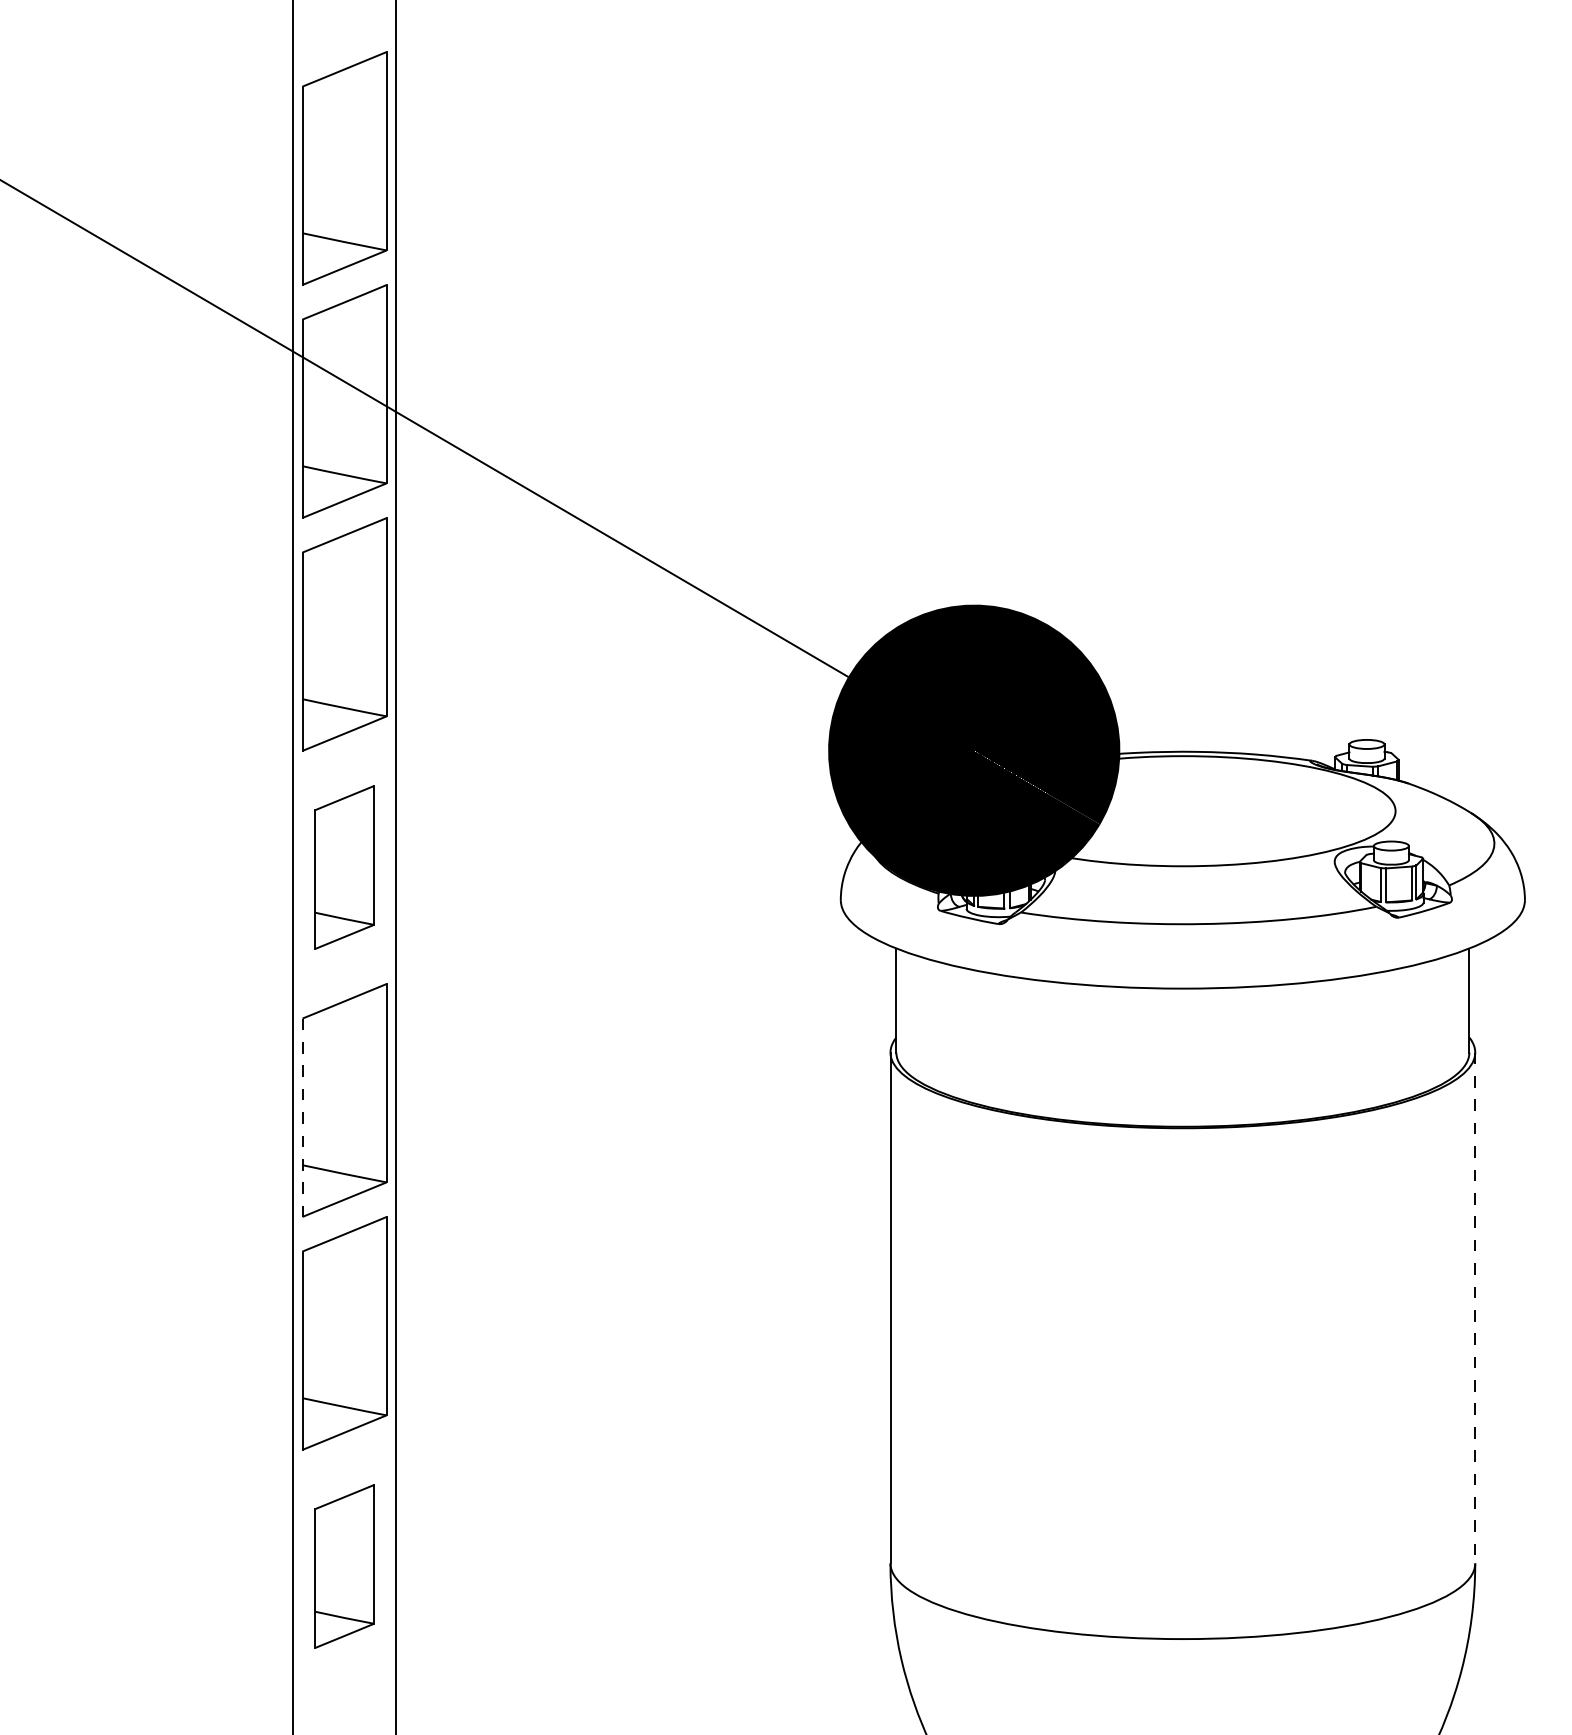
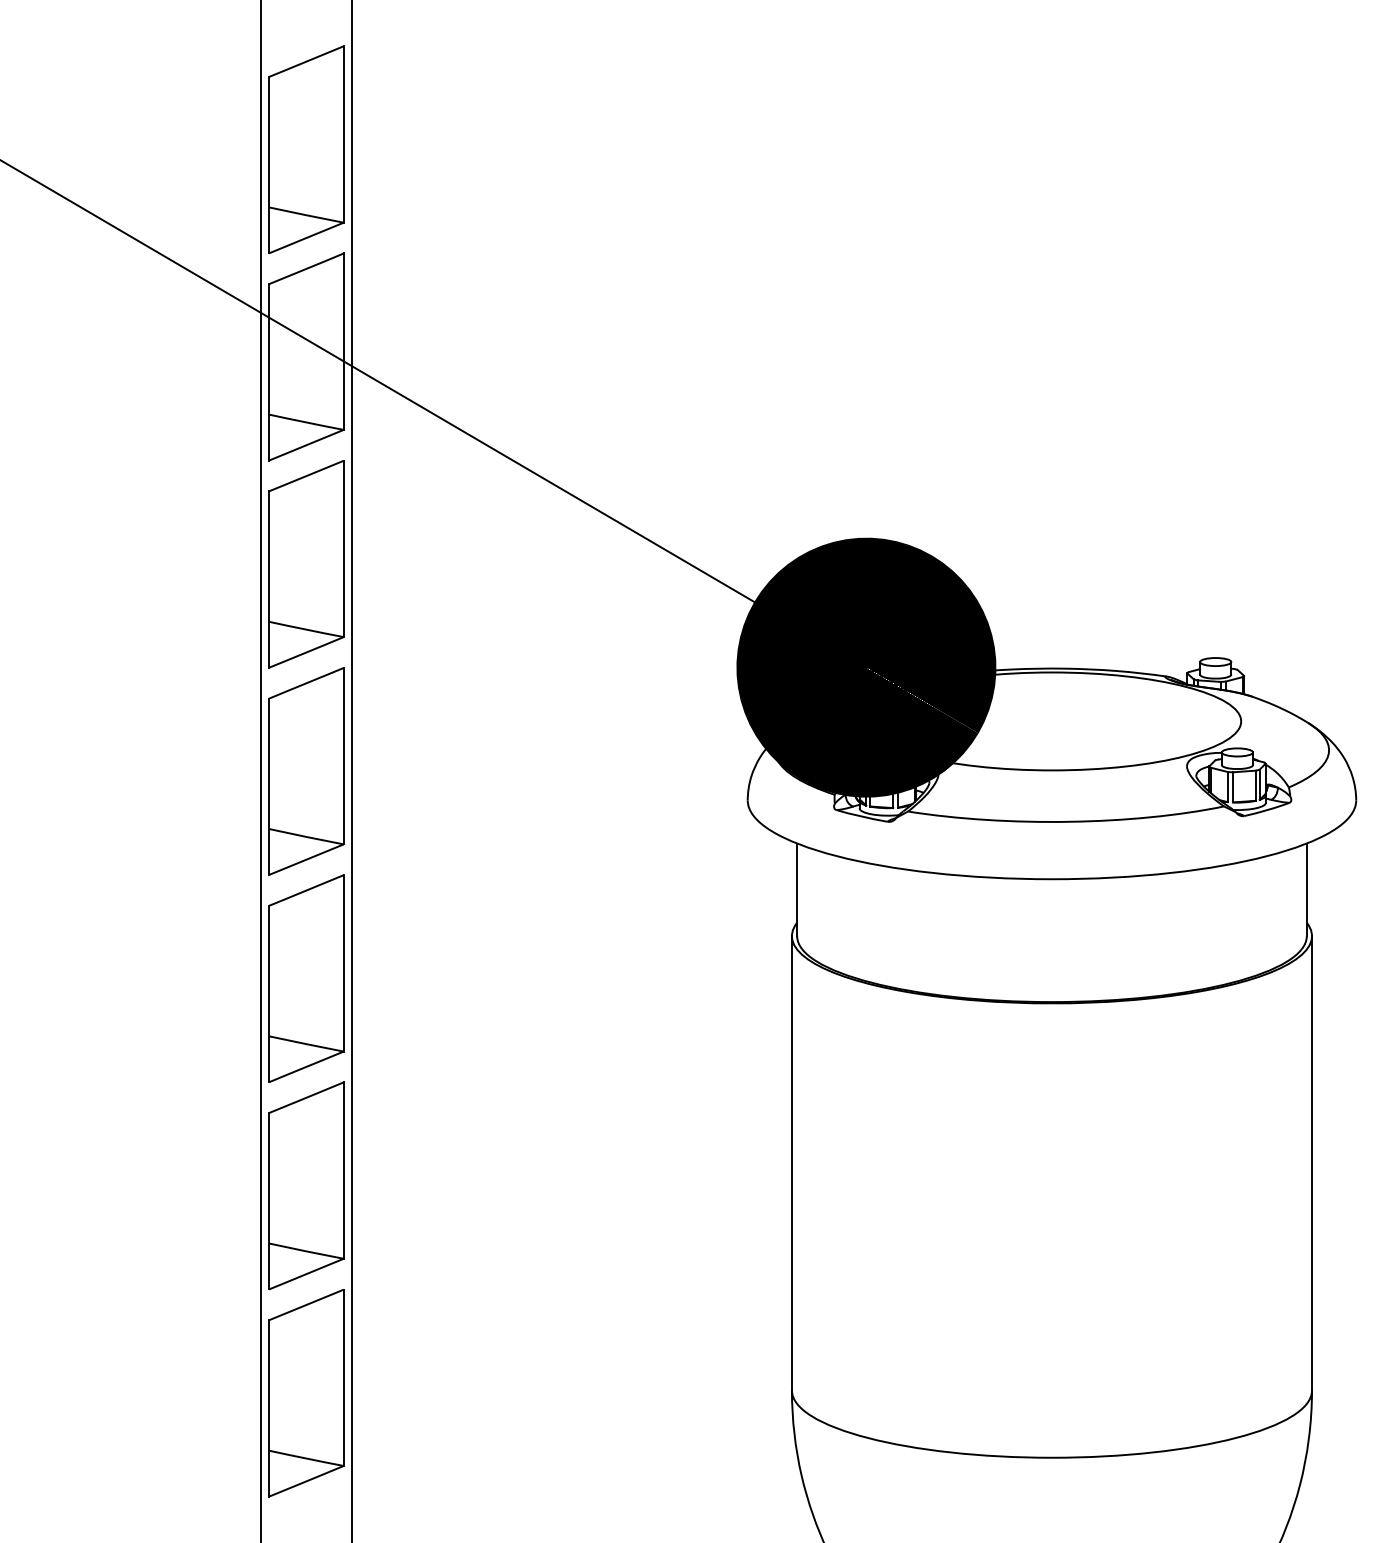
part: (344, 867) -> (306, 771), size x1.43
line: (302, 1118) -> (268, 994), dashed -> solid
line: (1475, 1308) -> (1312, 1163), dashed -> solid
part: (344, 1566) -> (306, 1393), size x1.43

